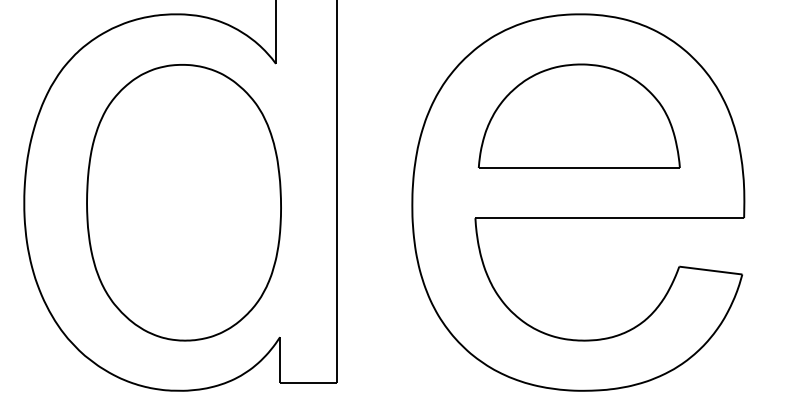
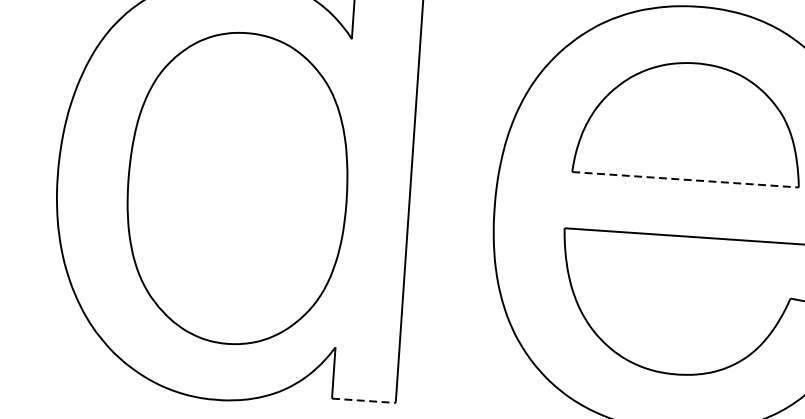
line: (579, 168) -> (685, 180), solid -> dashed
line: (308, 382) -> (364, 400), solid -> dashed

